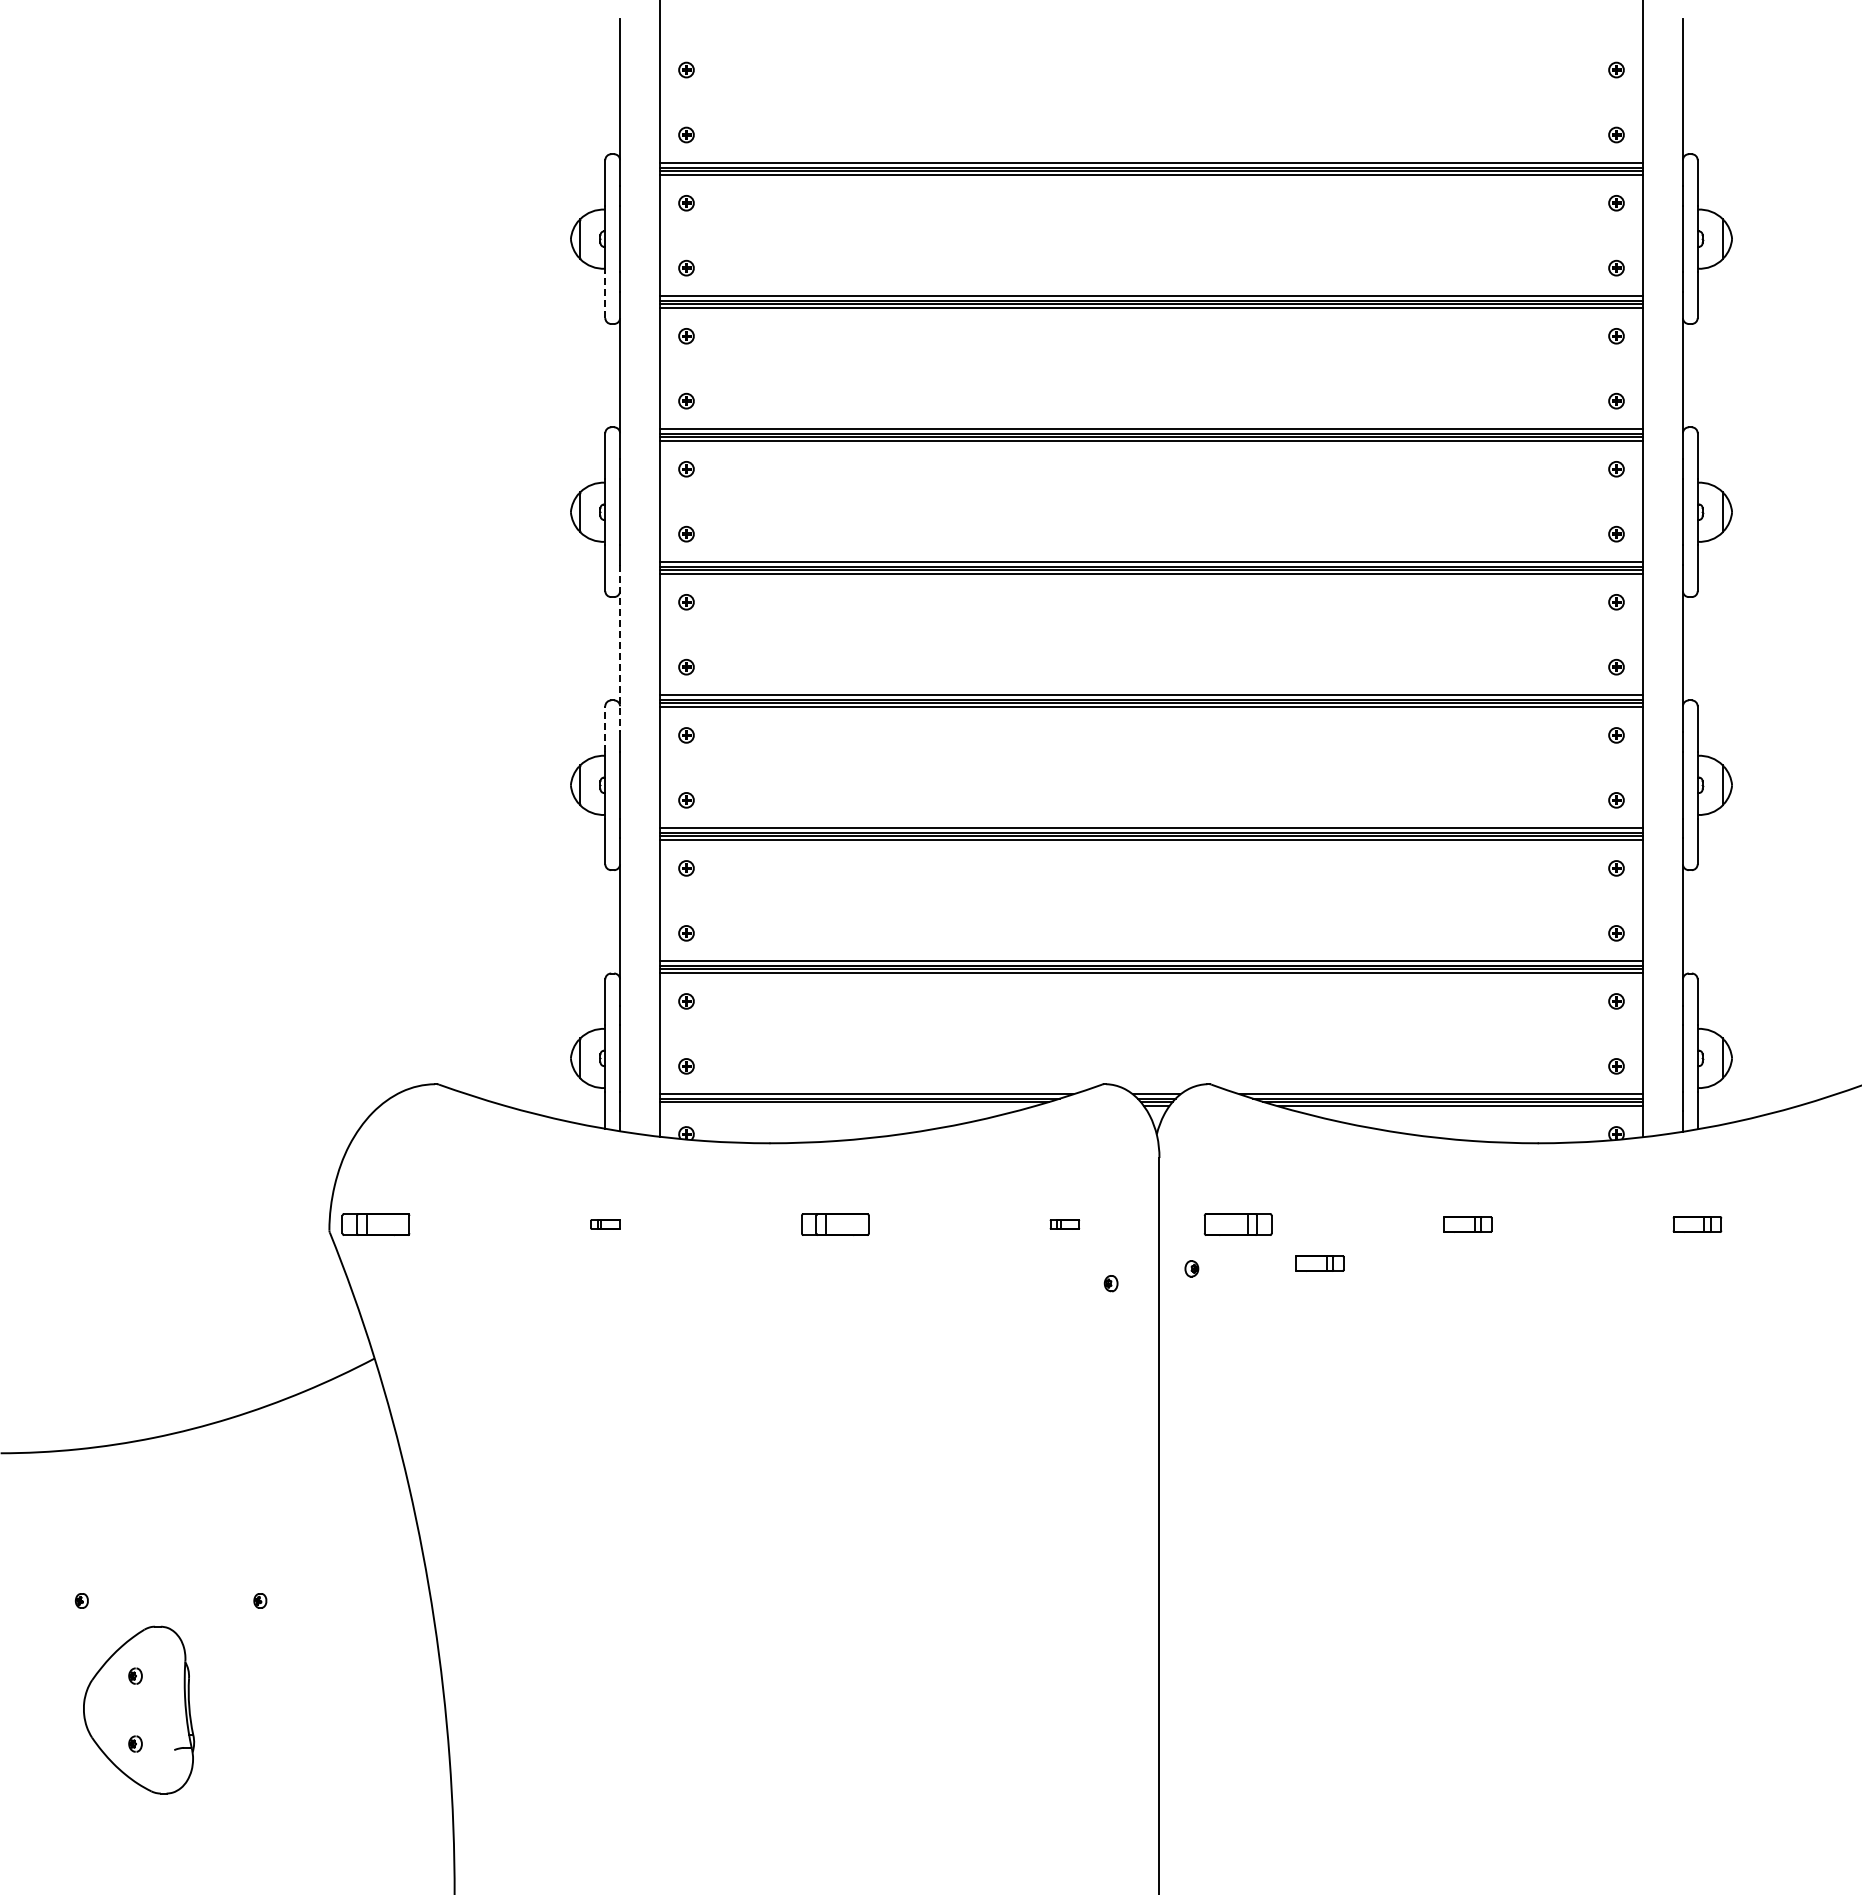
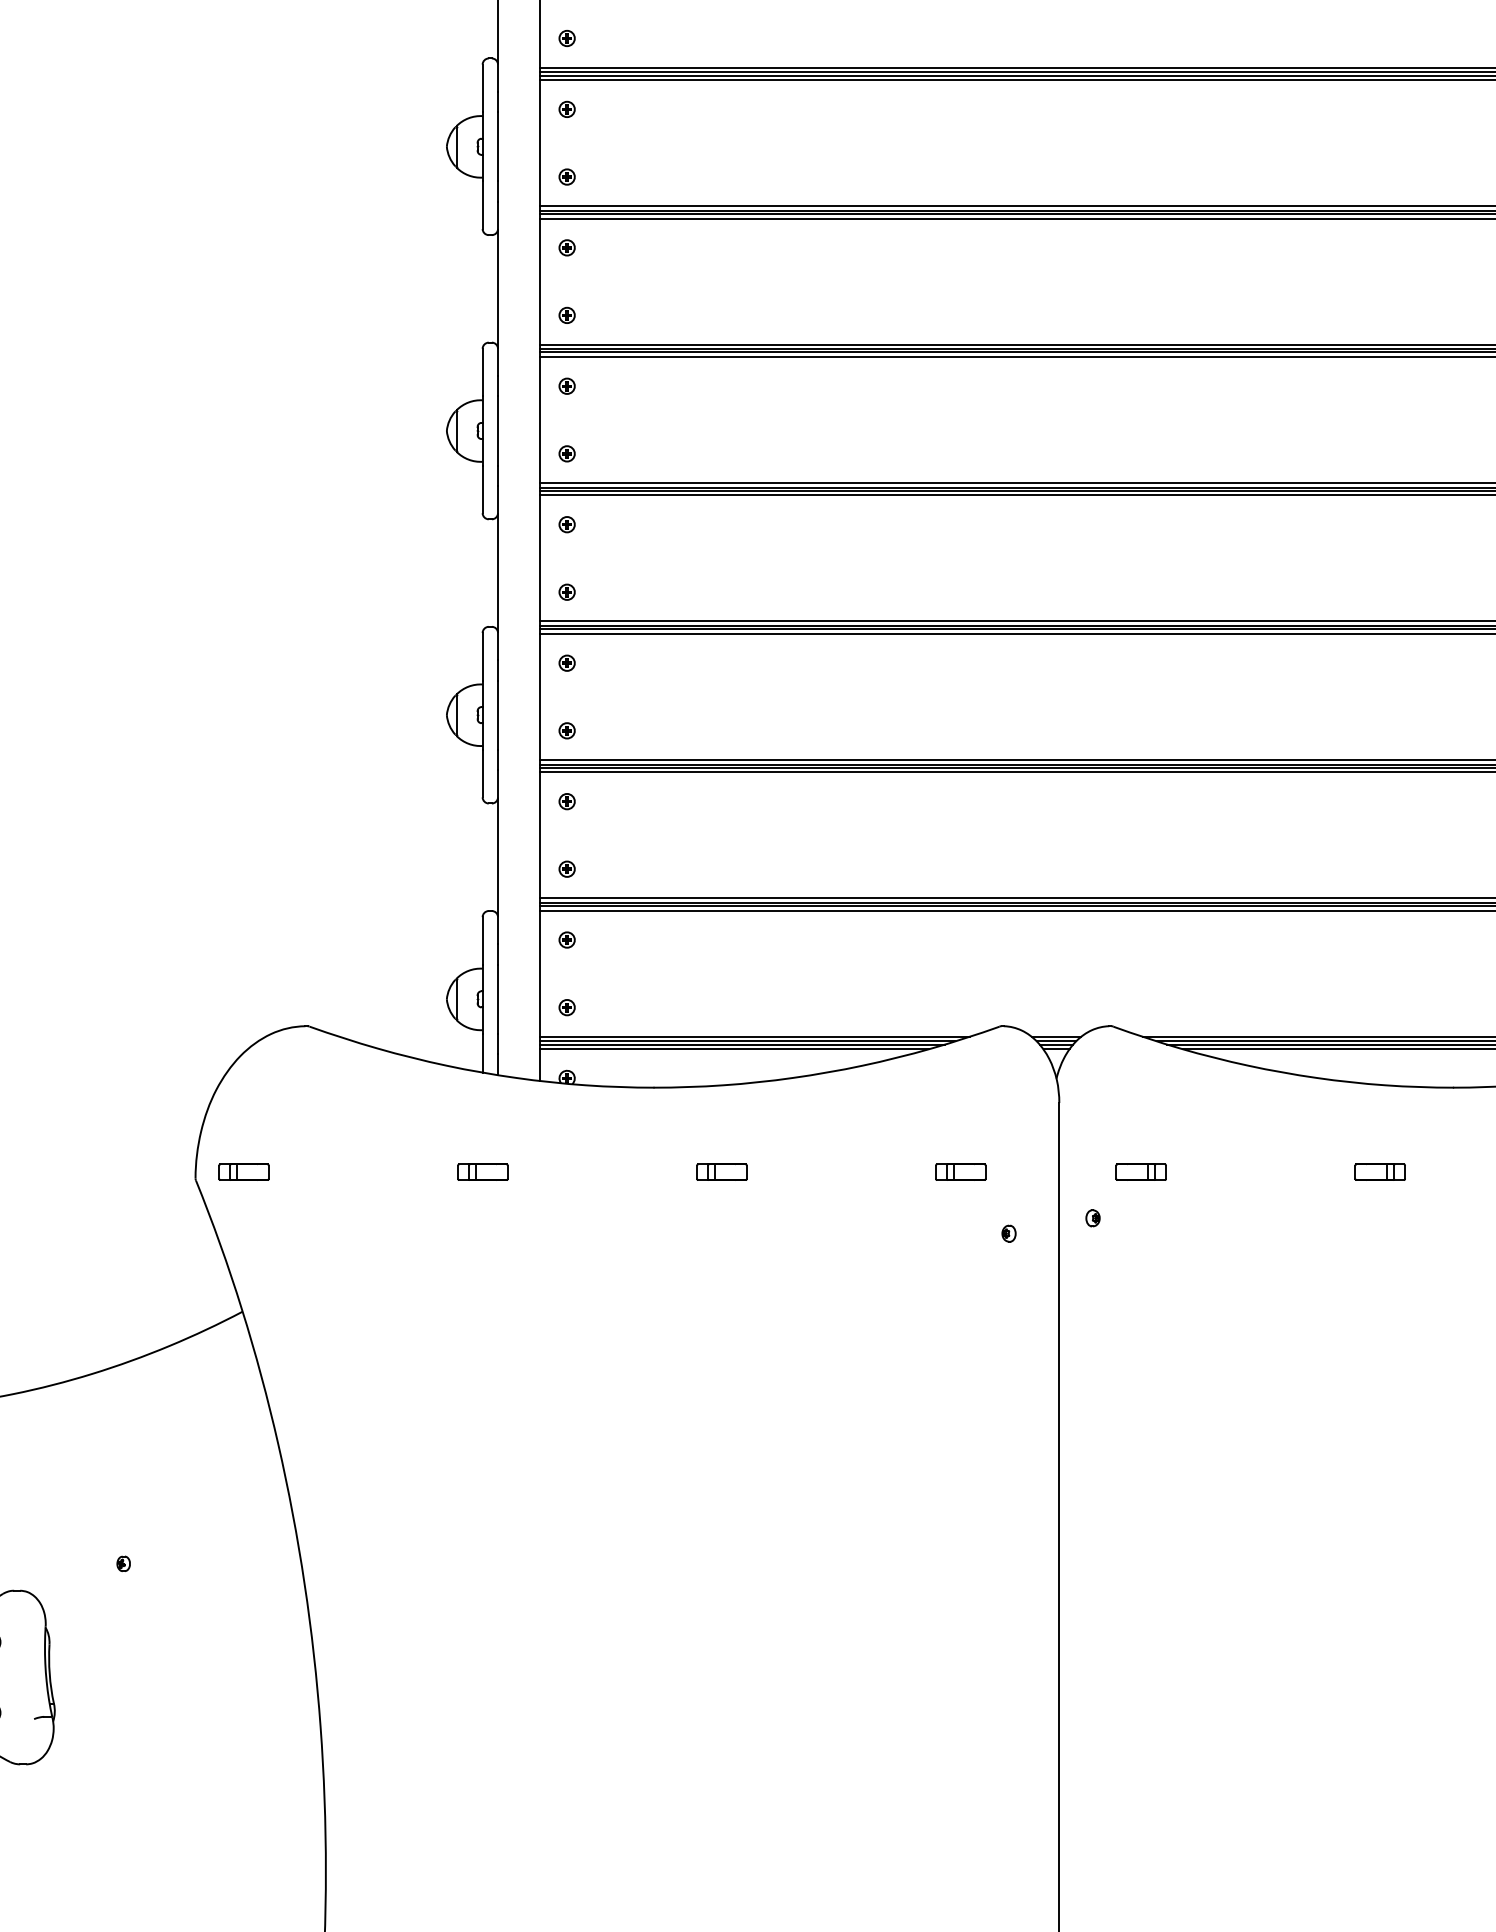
line: (605, 295) -> (482, 205), dashed -> solid
line: (620, 648) -> (498, 572), dashed -> solid
line: (605, 729) -> (482, 657), dashed -> solid
line: (846, 1106) -> (733, 1049), added
part: (375, 1224) -> (243, 1172), size x0.71
part: (605, 1224) -> (482, 1172), size x1.67
part: (834, 1224) -> (721, 1172), size x0.71
part: (1064, 1224) -> (960, 1172), size x1.67
part: (1237, 1224) -> (1140, 1172), size x0.71
part: (1319, 1263) -> (1225, 1212), removed

